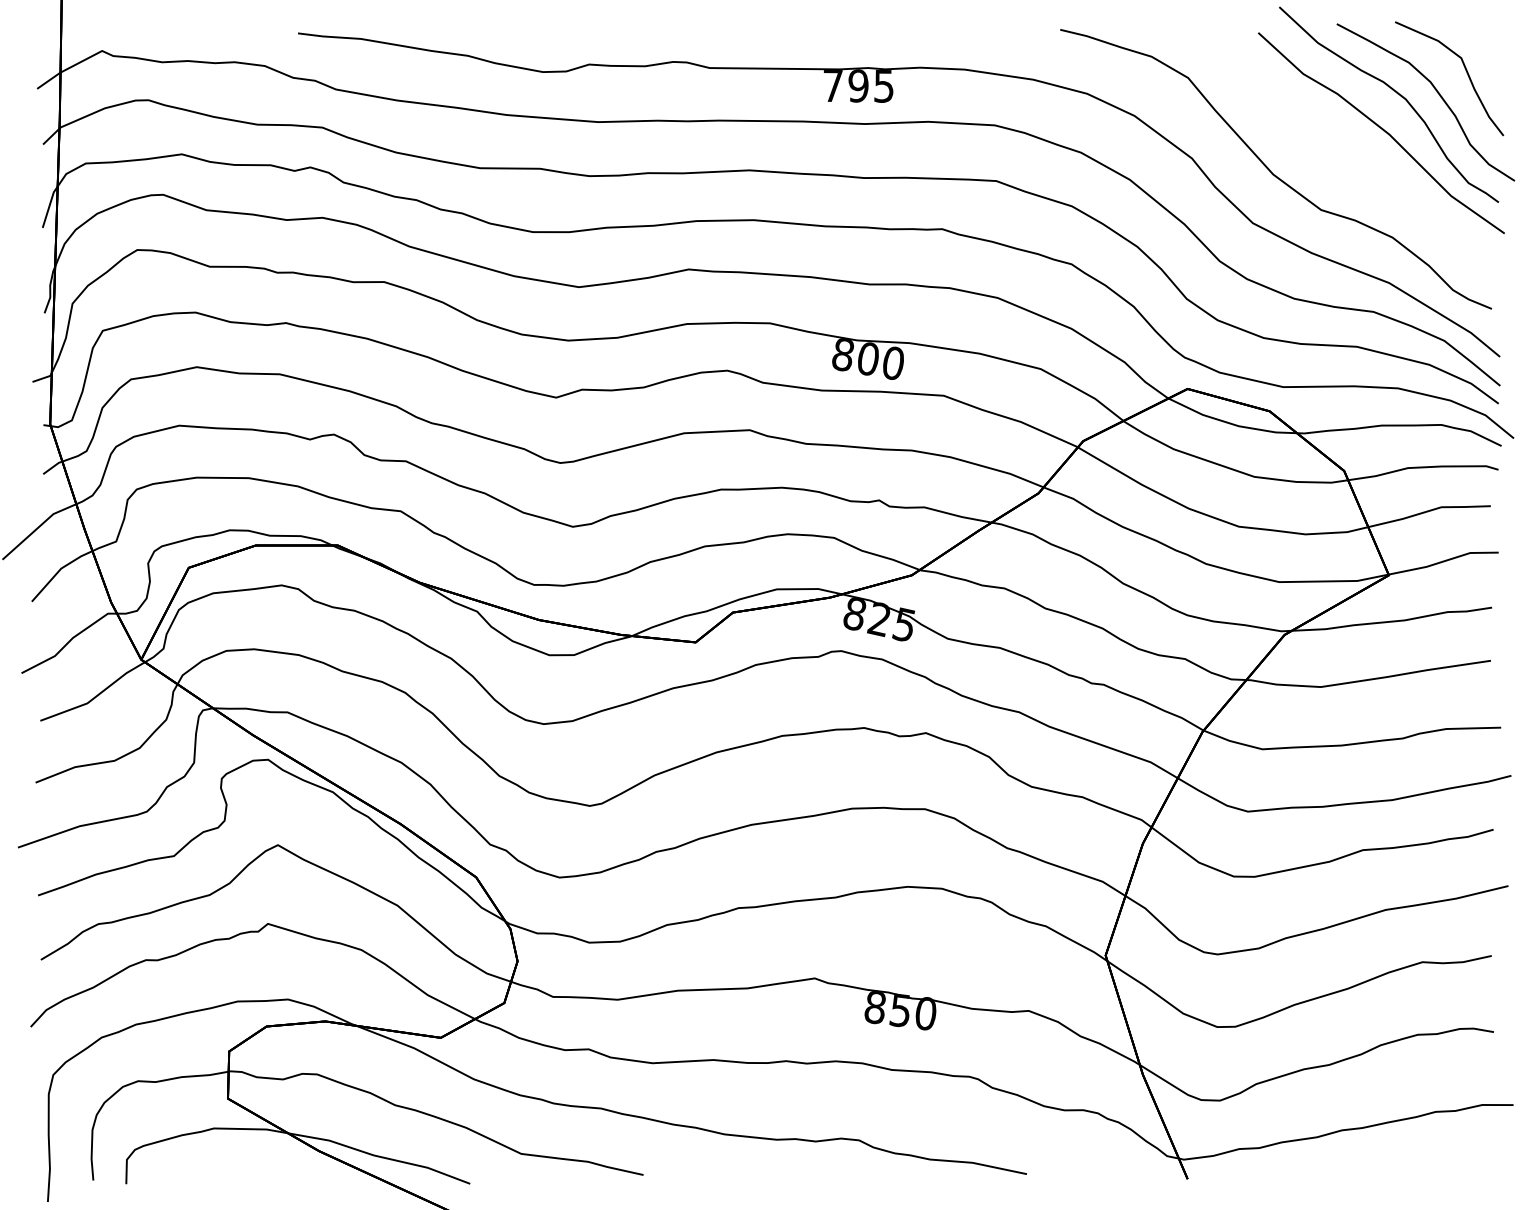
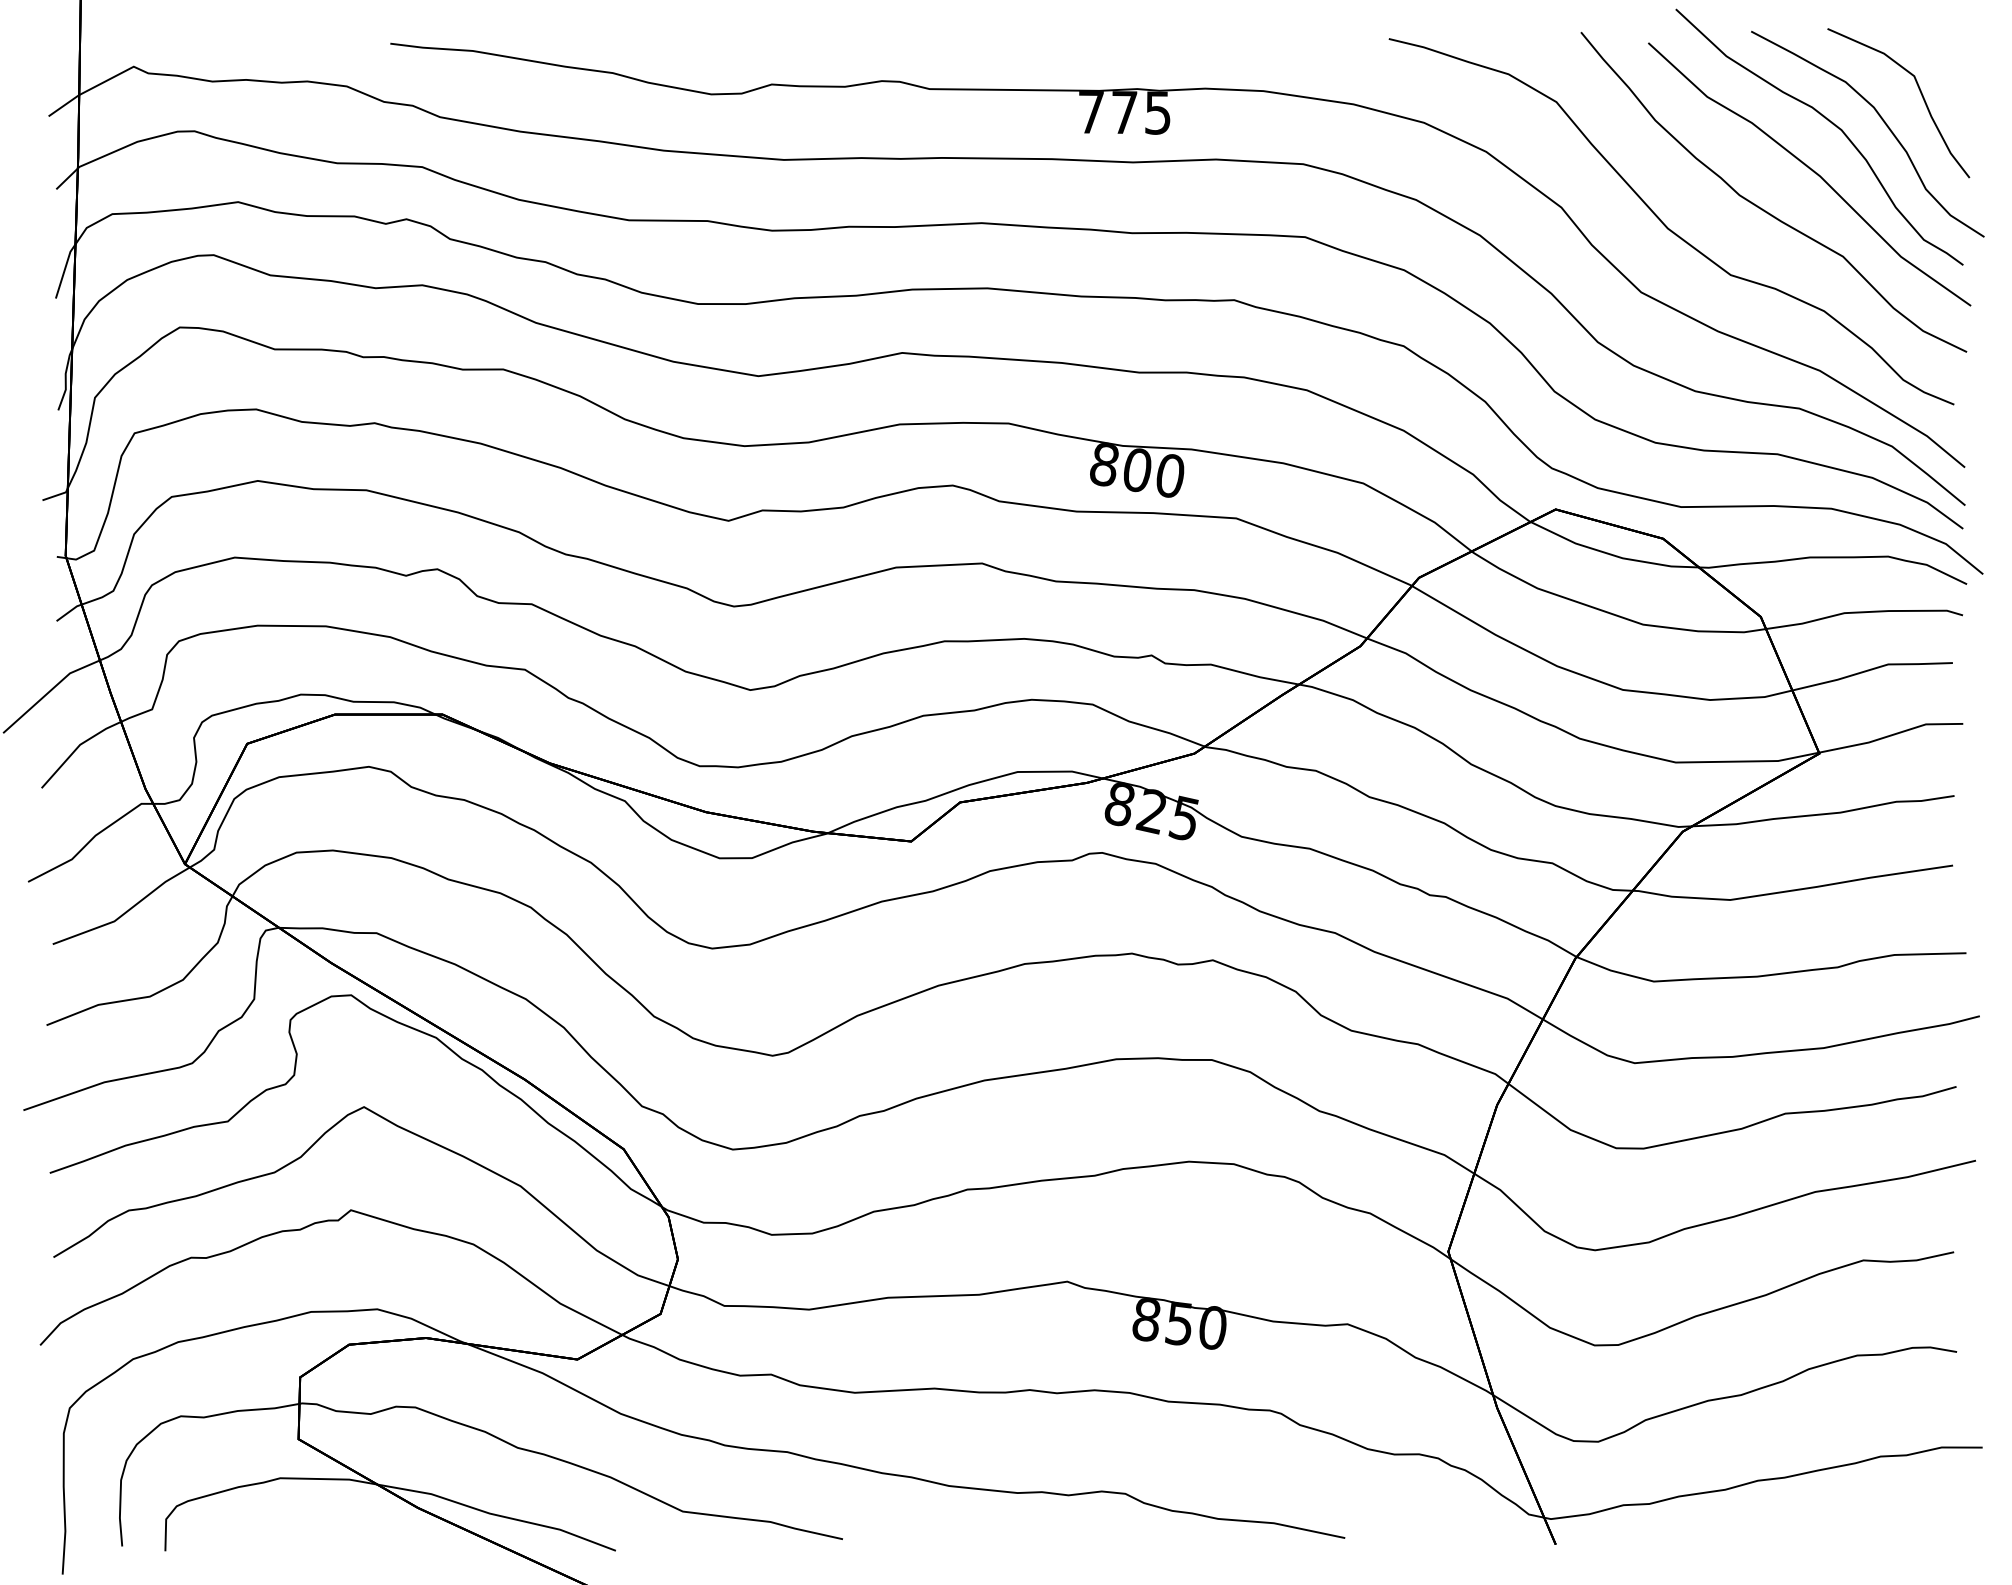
text: (858, 85) -> (1124, 111), 795 -> 775
curve: (1346, 159) -> (1763, 208), added

